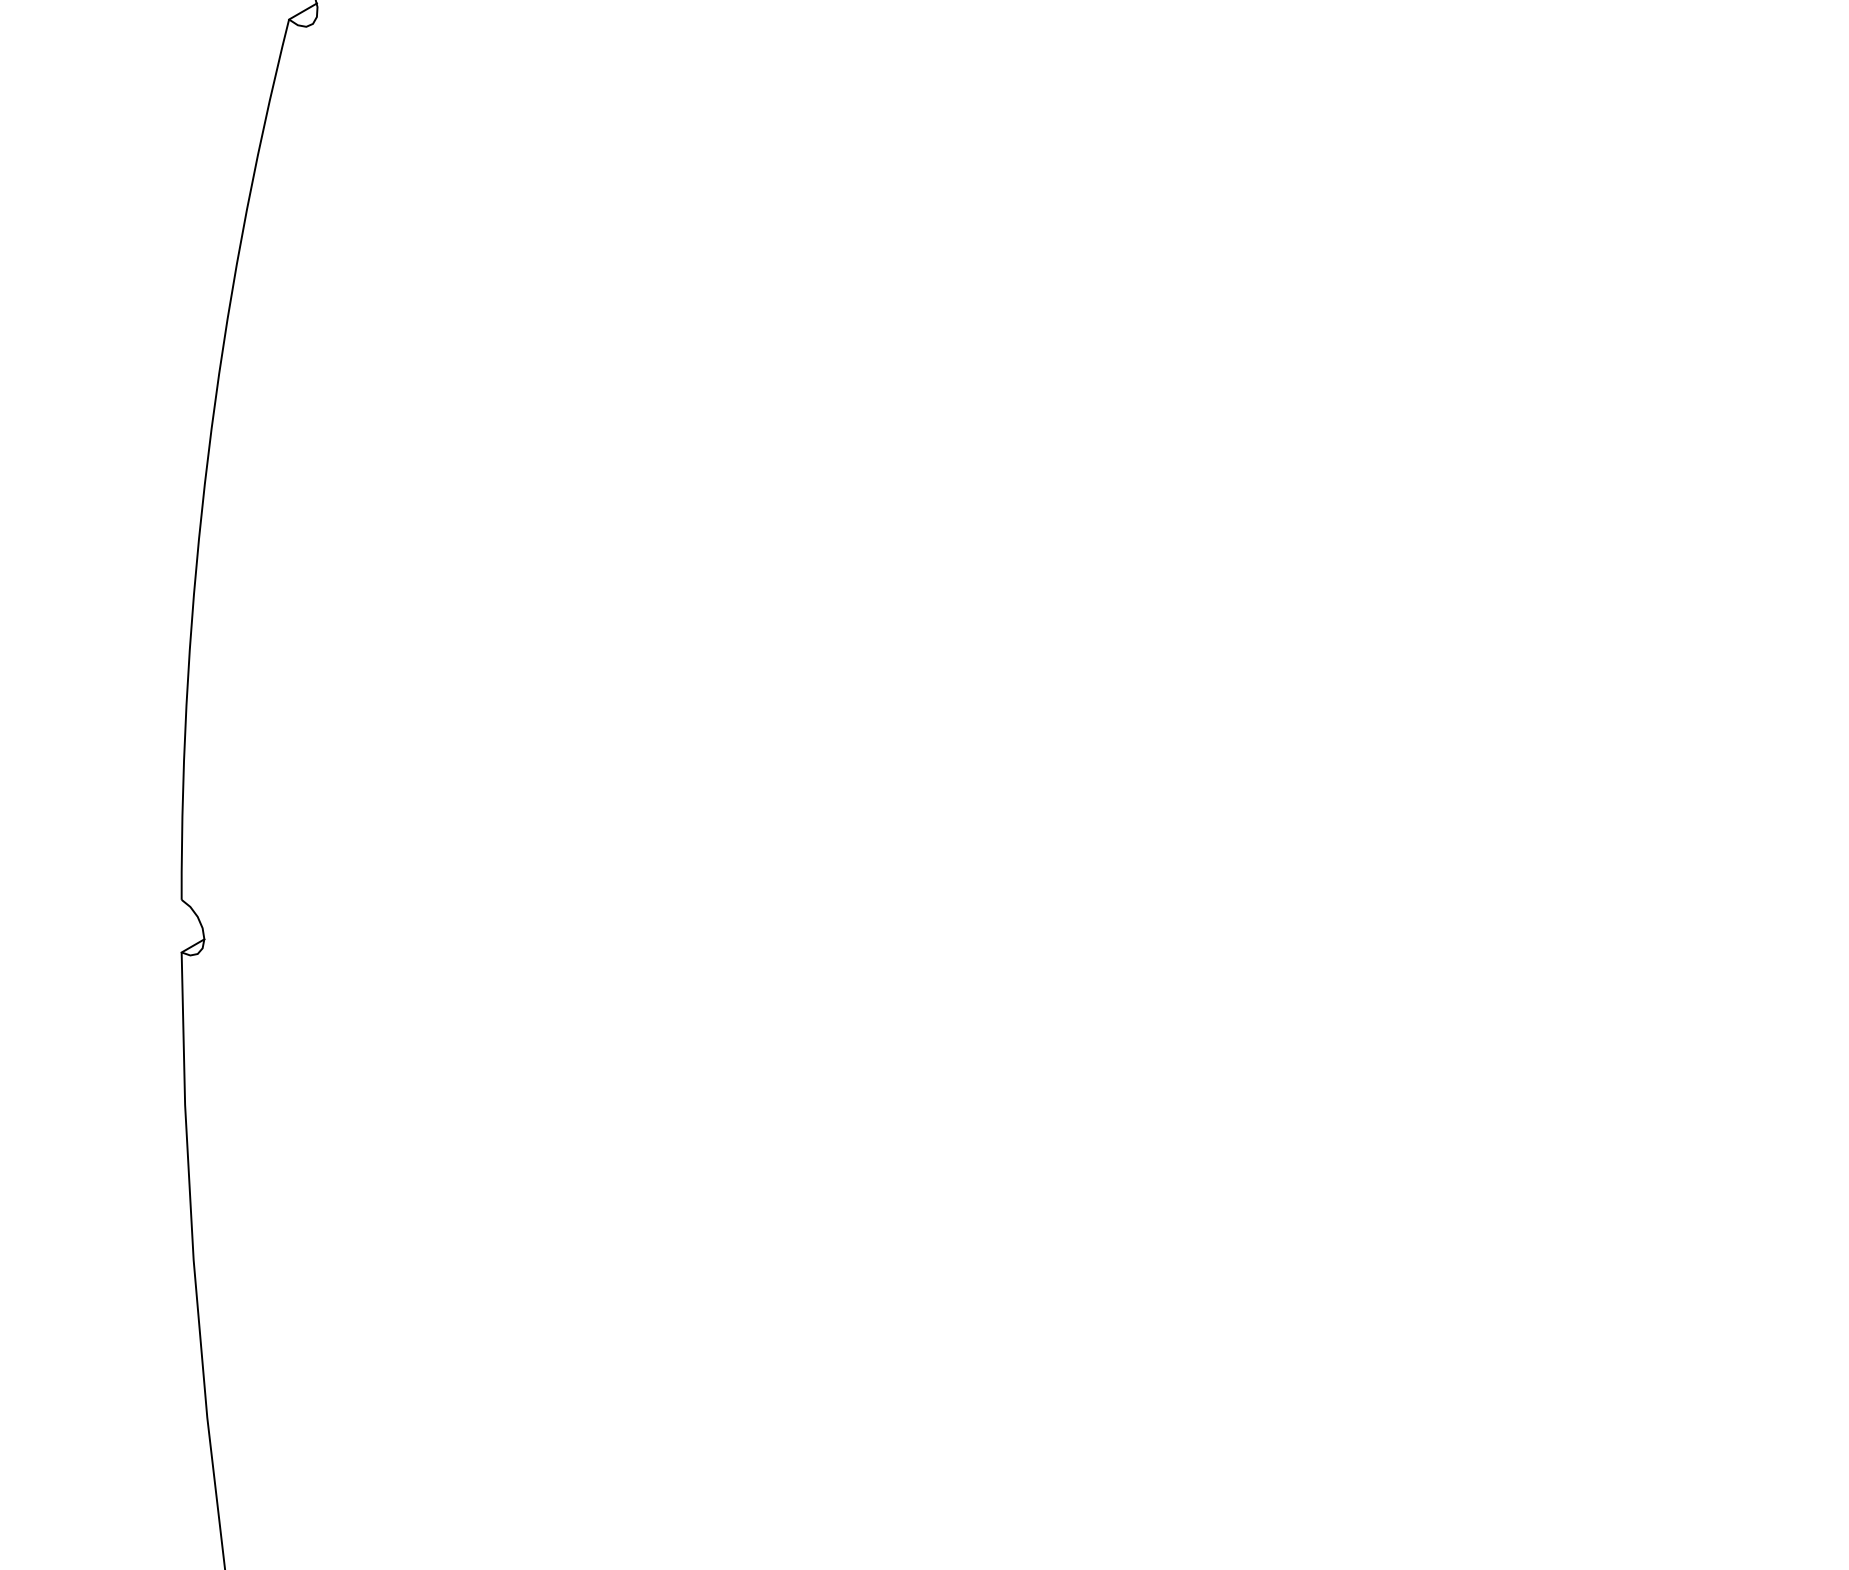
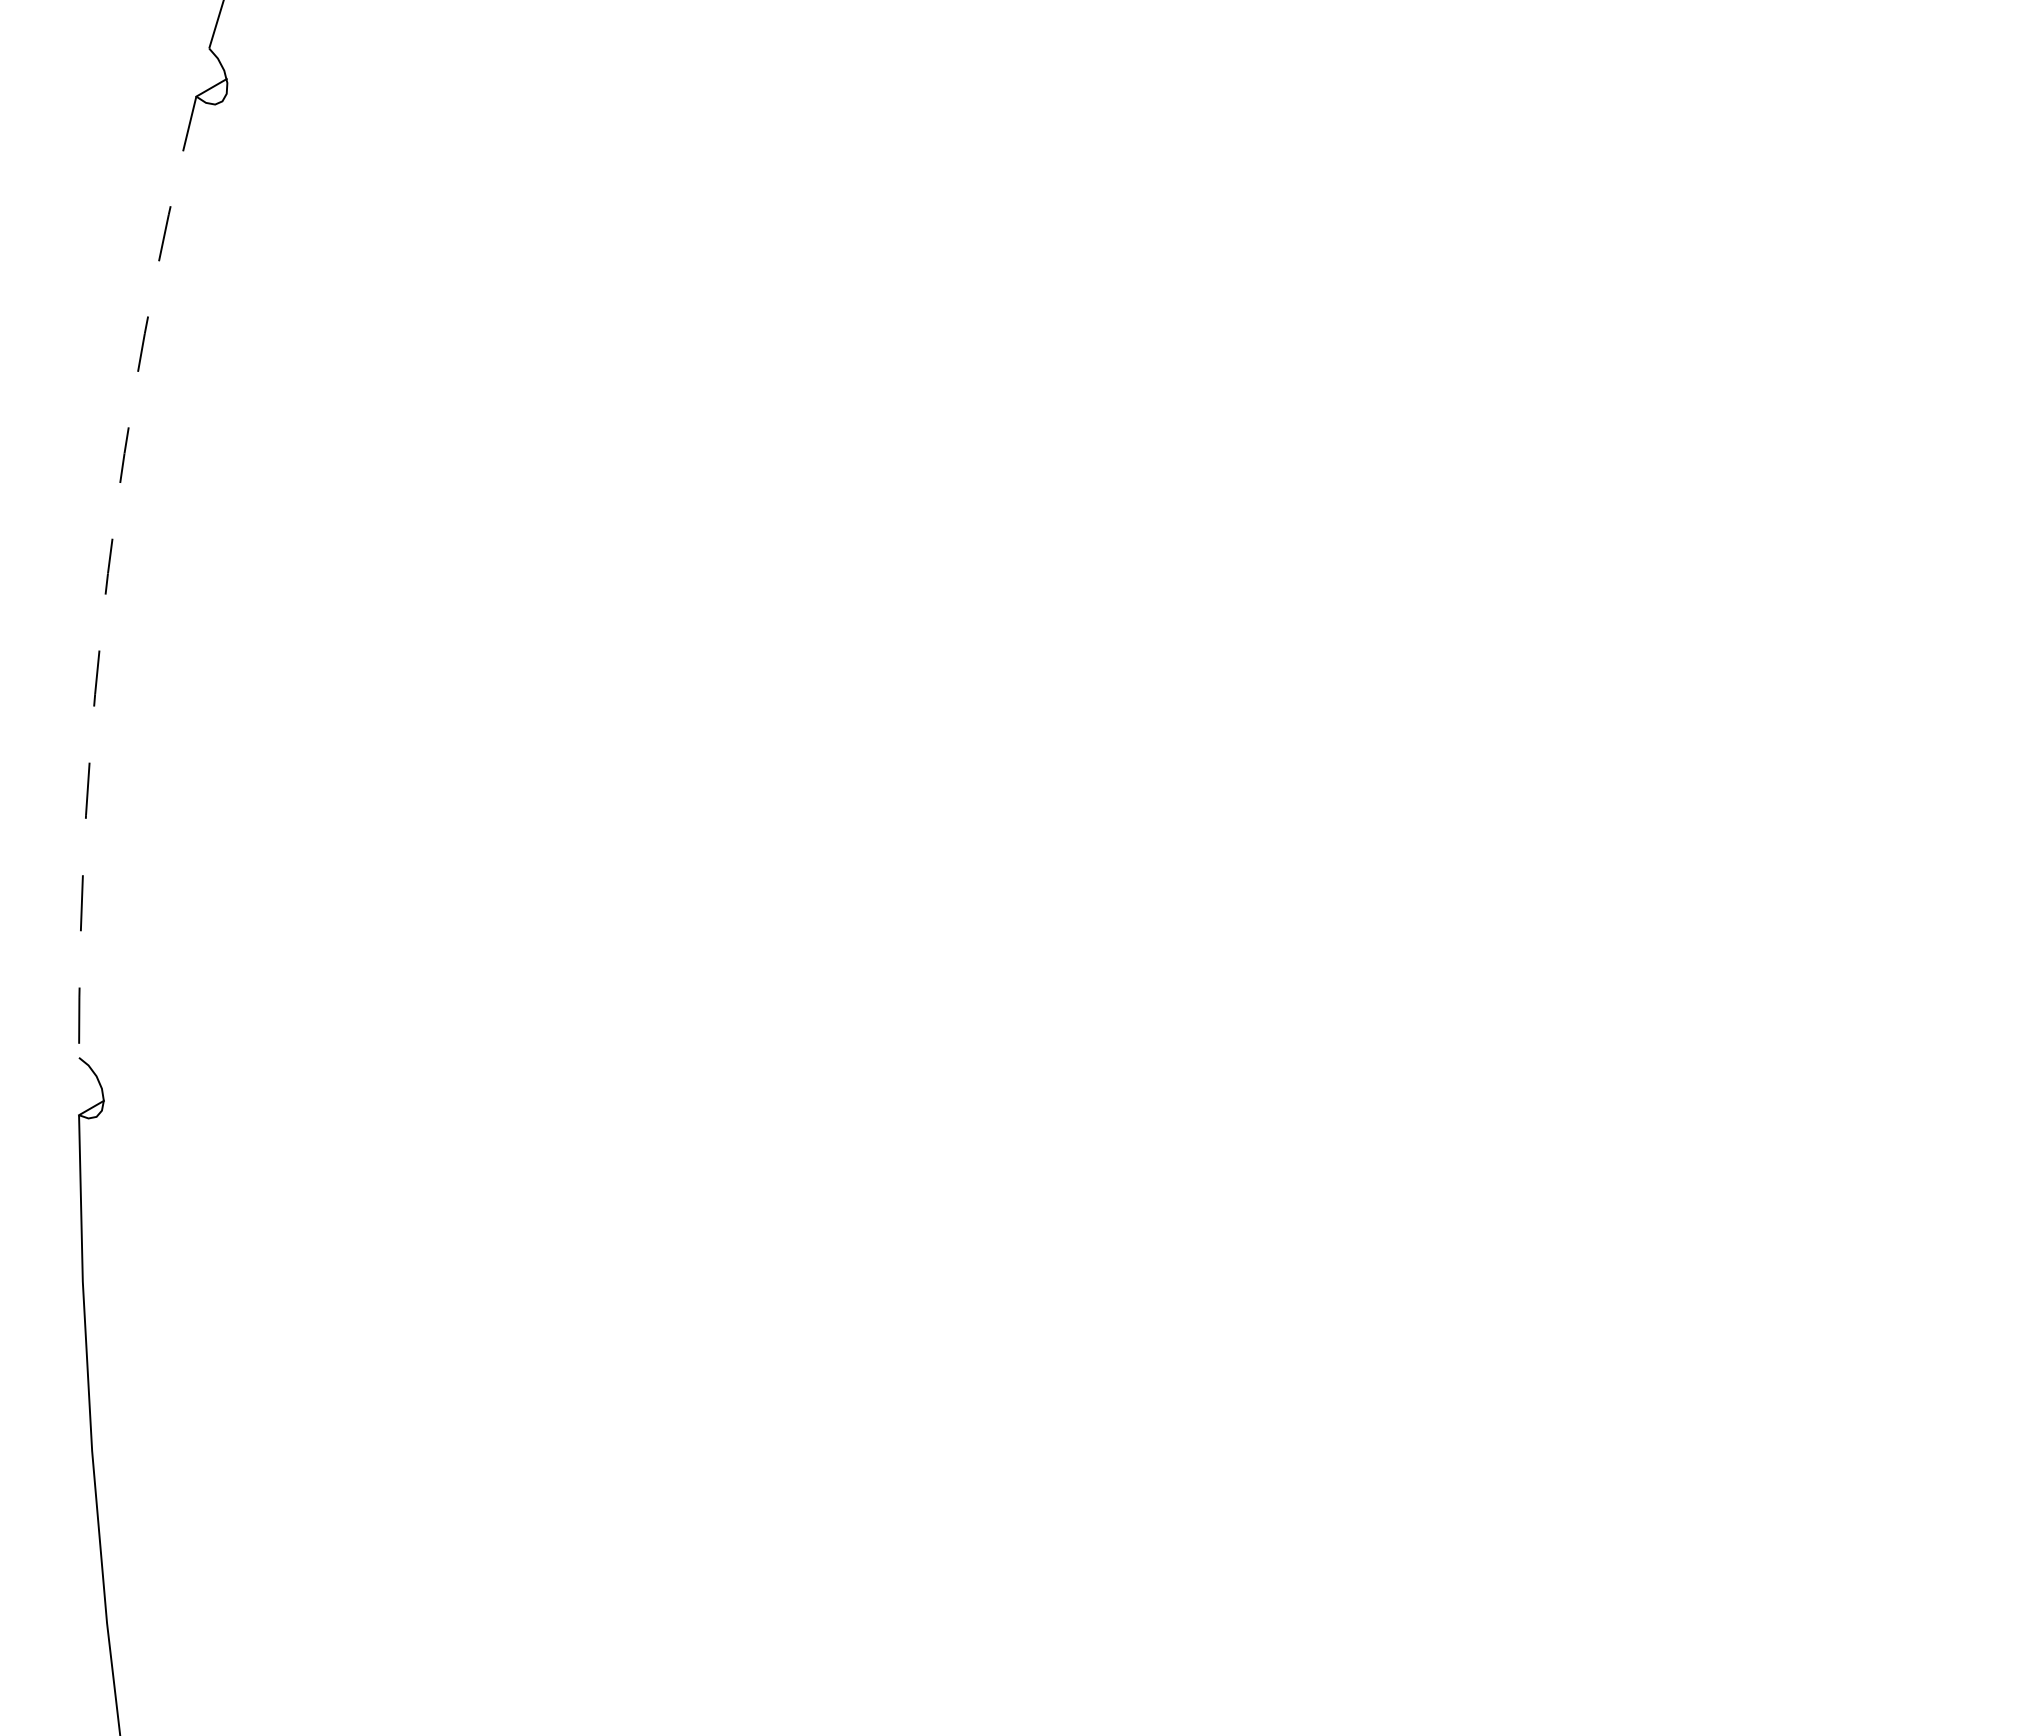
arc: (207, 456) -> (107, 573), solid -> dashed

